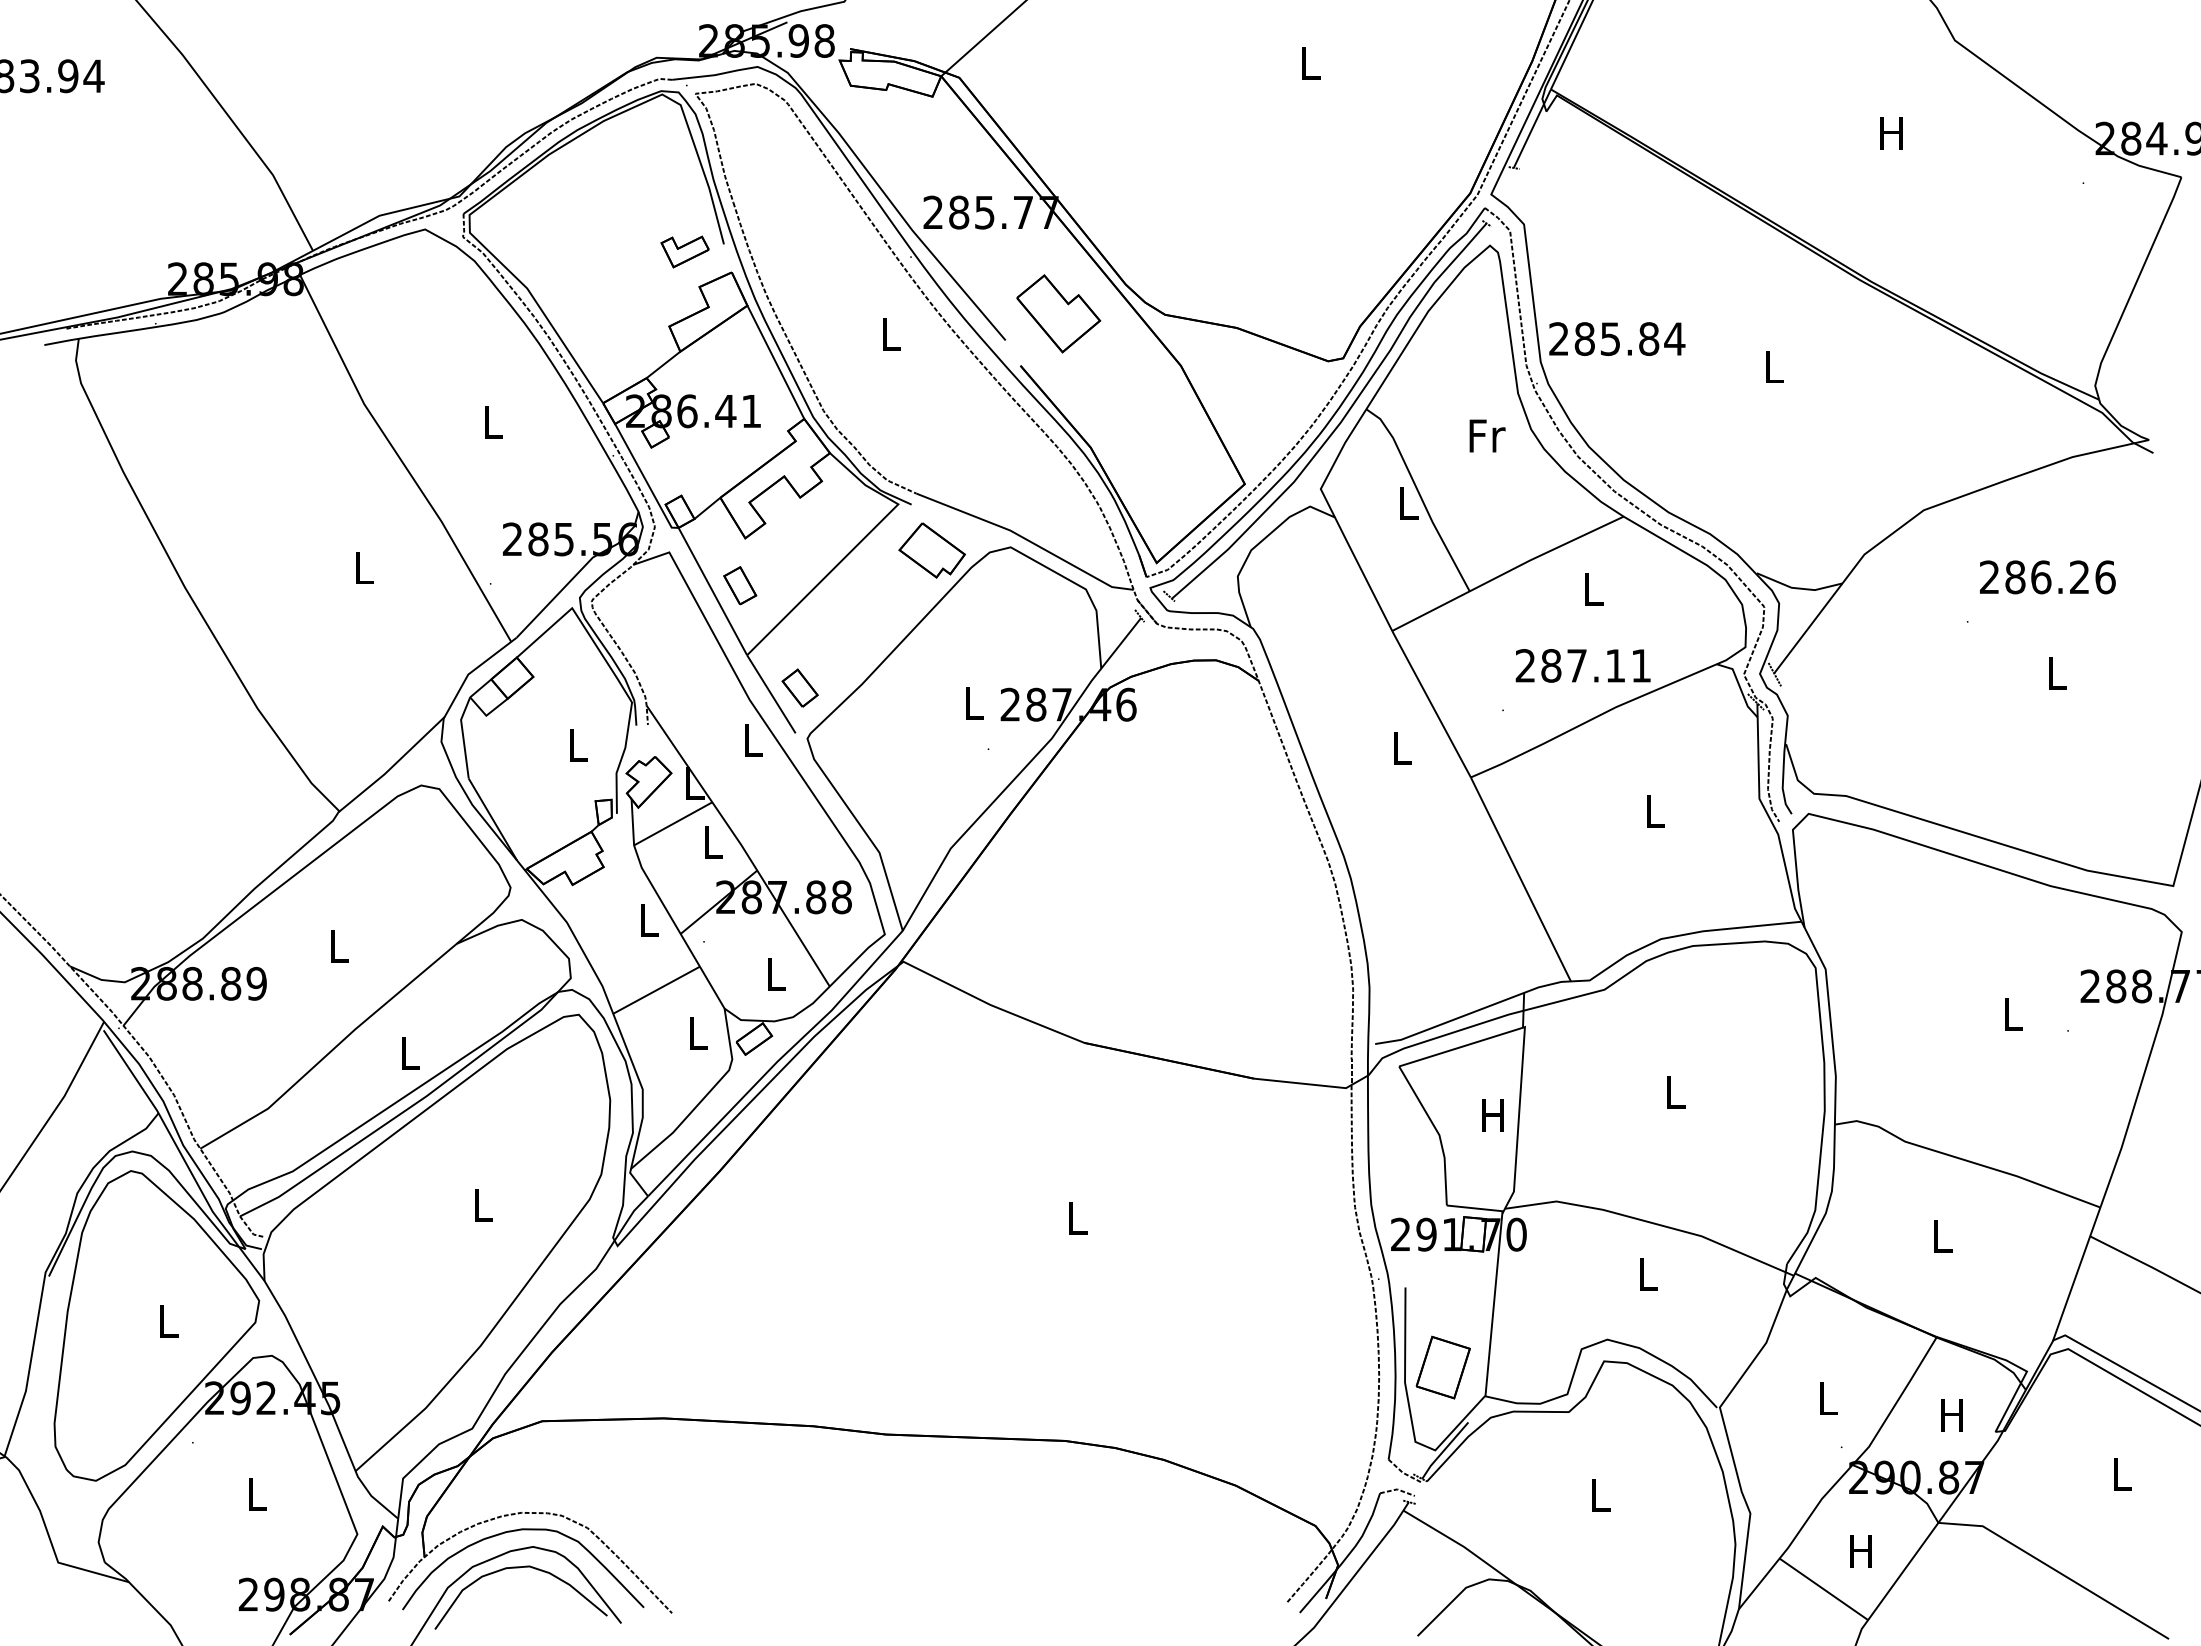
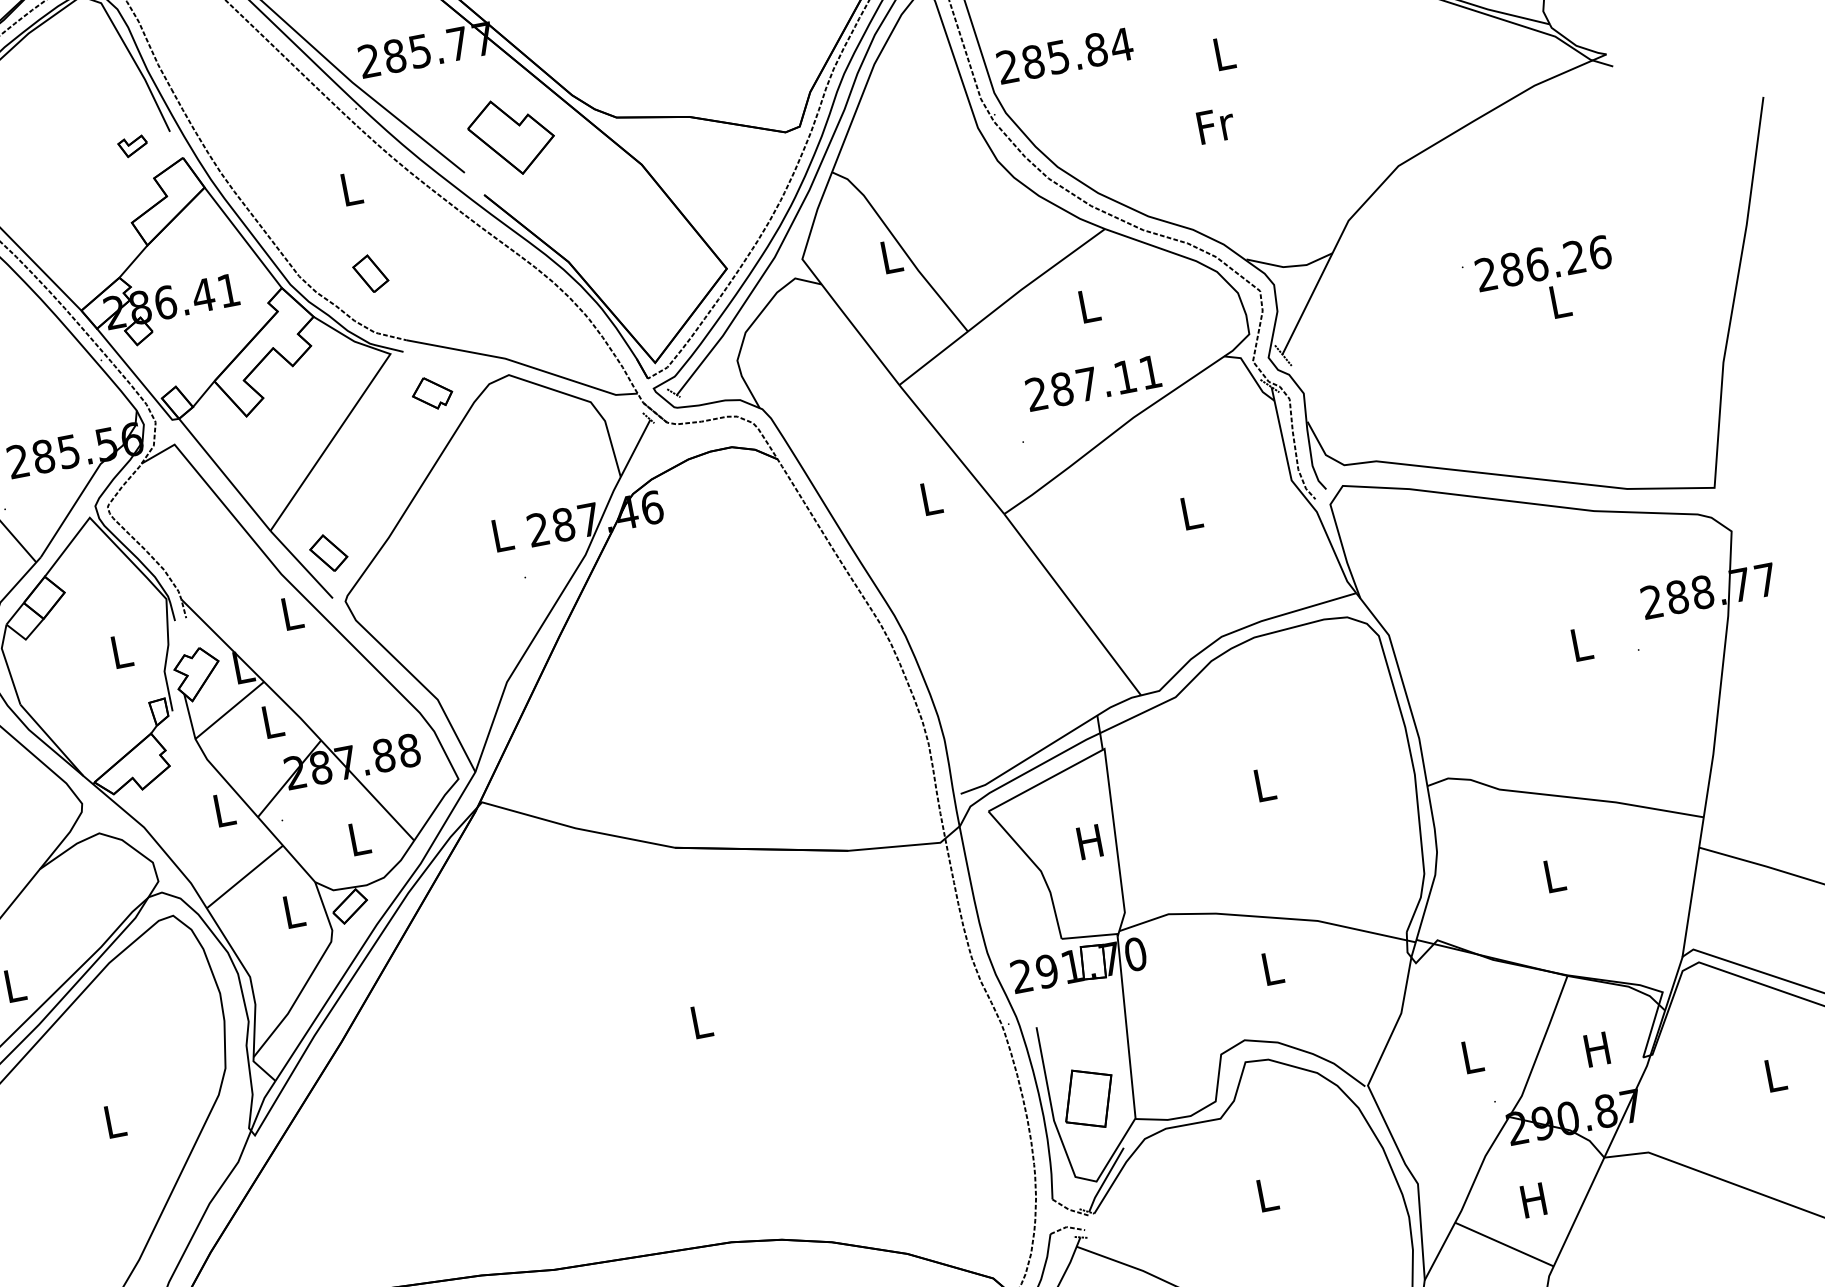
part: (684, 251) -> (132, 146), size x0.6
text: (1487, 435) -> (1216, 125), moved
part: (931, 550) -> (431, 393), size x0.6
text: (2047, 577) -> (1543, 263), moved
part: (740, 585) -> (370, 273), moved

